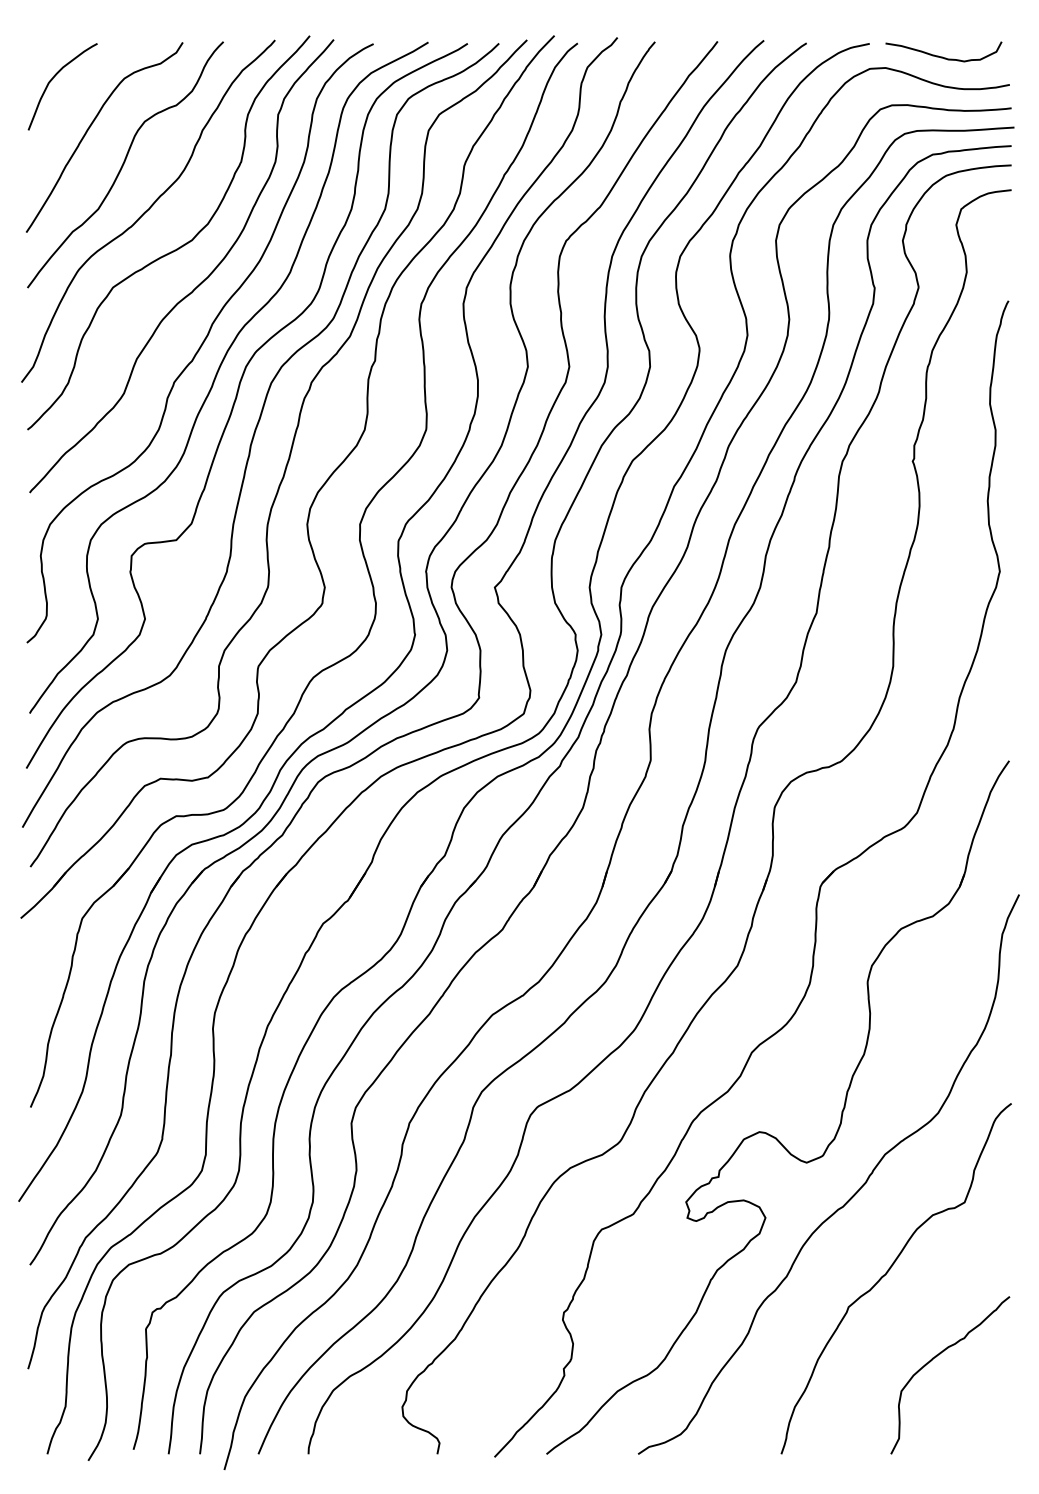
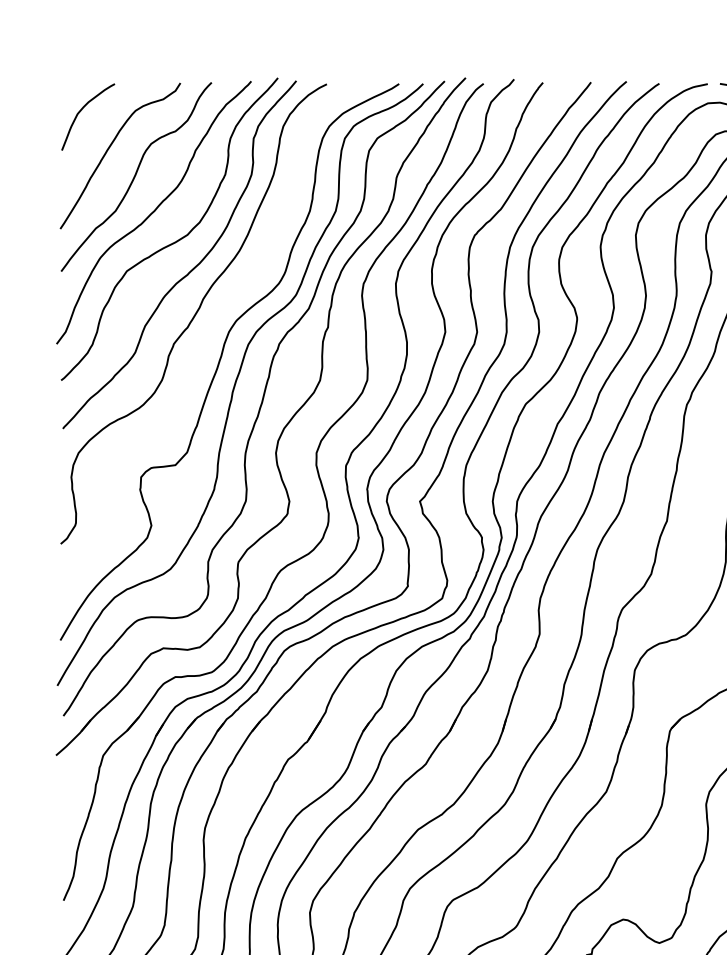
curve: (218, 372) -> (207, 336), removed

